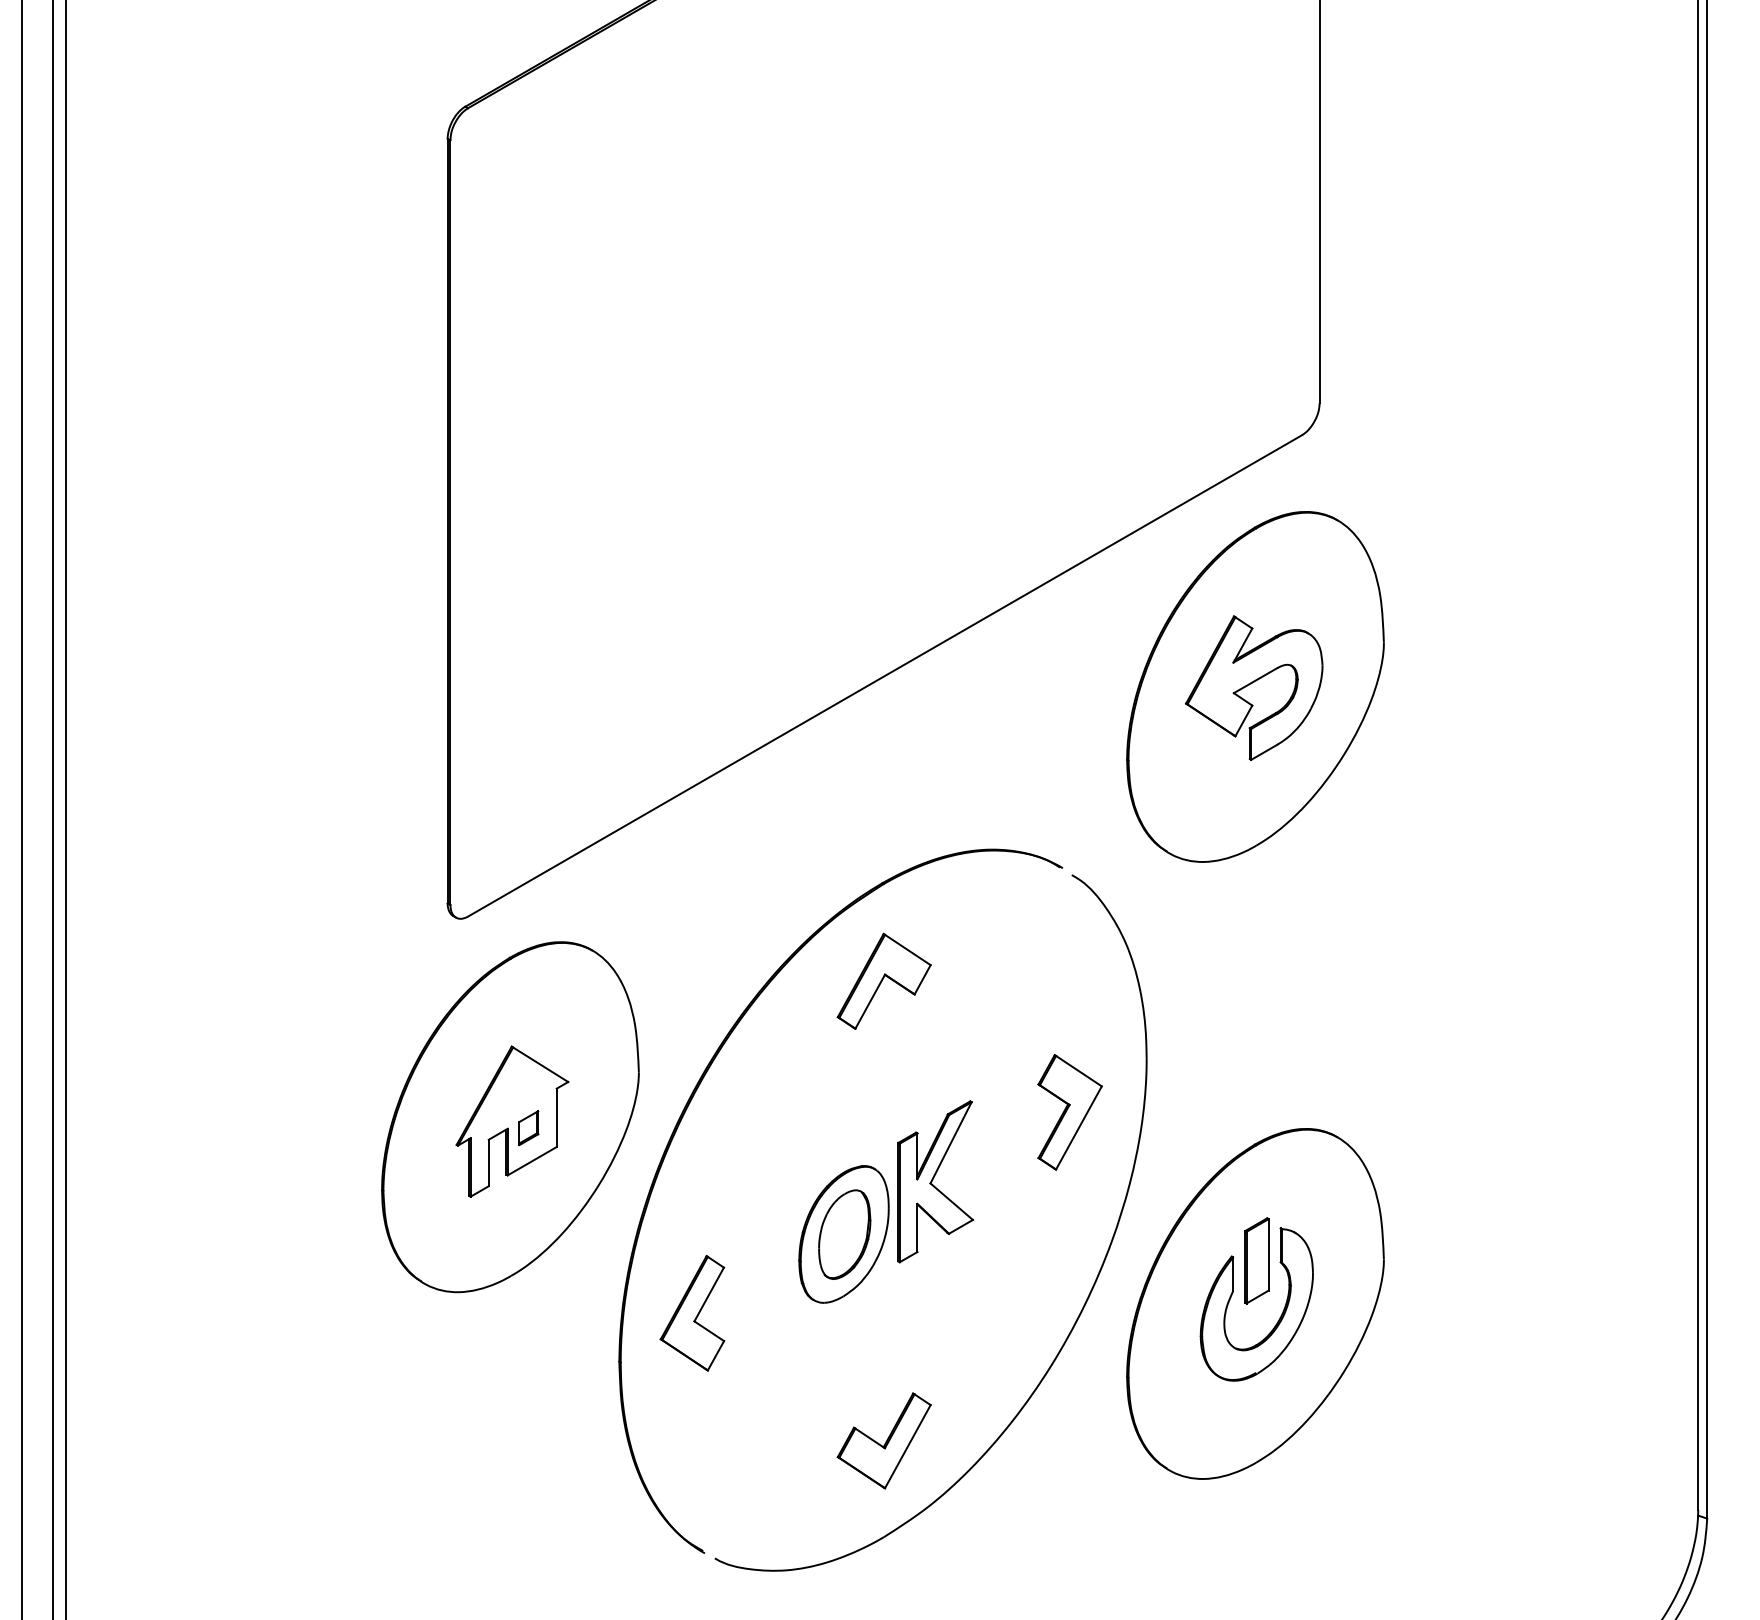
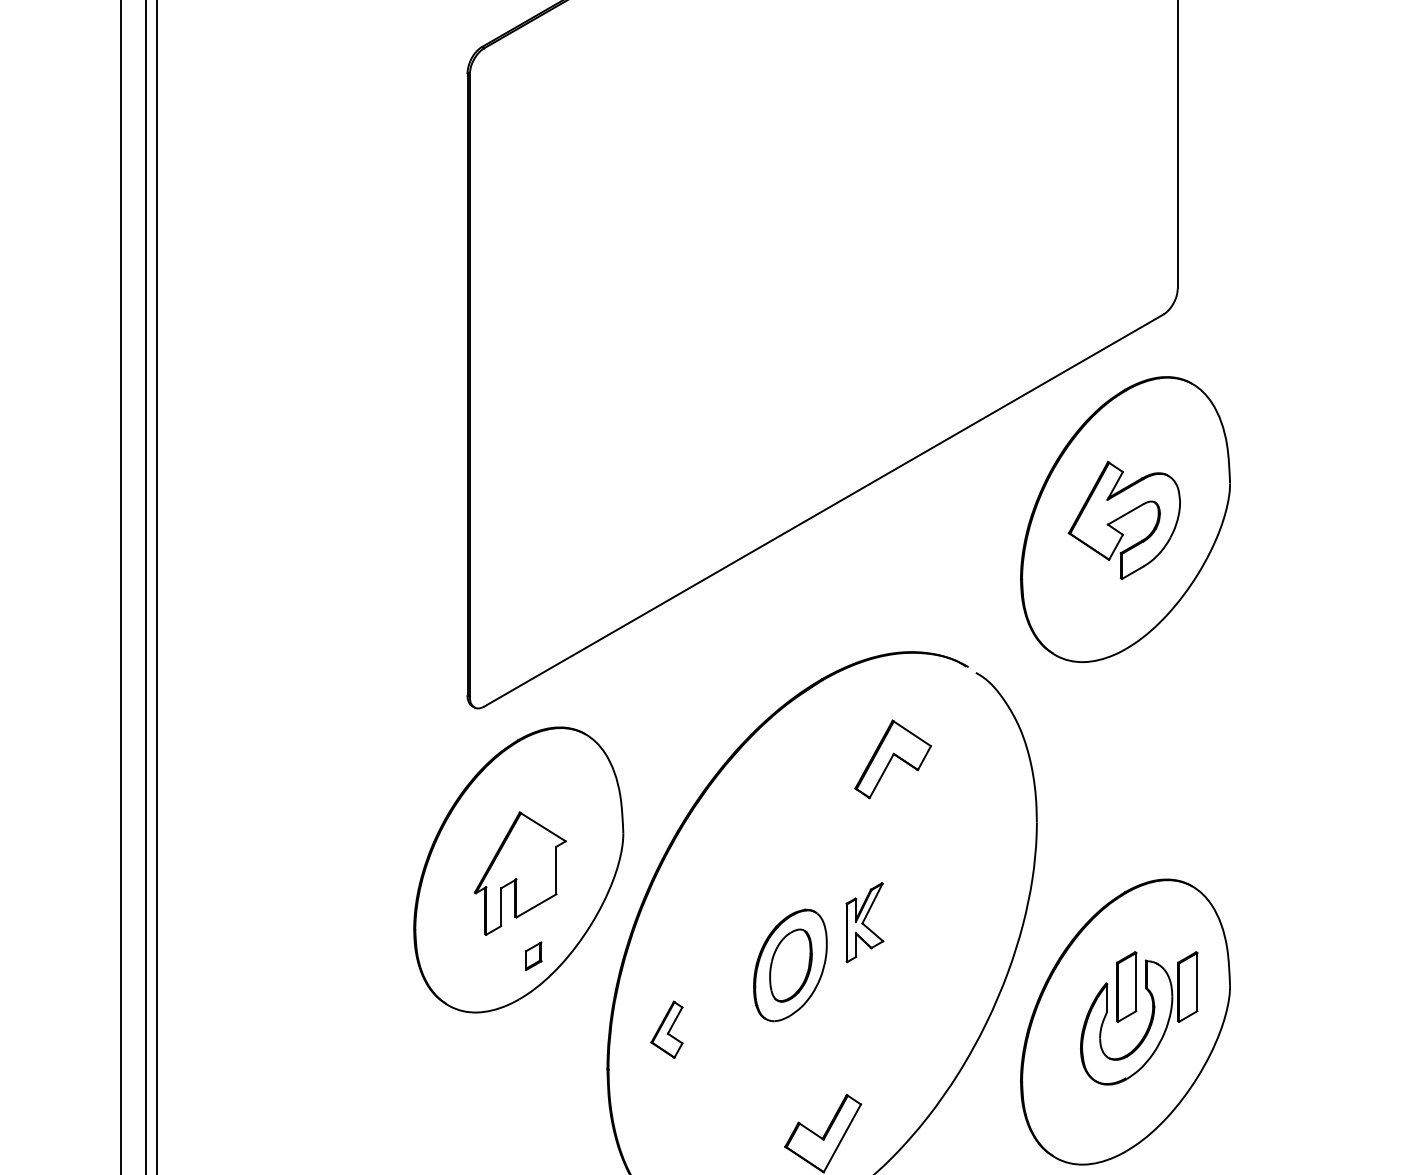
part: (883, 980) -> (892, 758), moved
part: (1069, 1112) -> (974, 866), removed
part: (528, 1128) -> (533, 956), moved
part: (935, 1181) -> (864, 922), size x0.6
part: (1331, 1260) -> (1187, 986), added
part: (692, 1313) -> (666, 1029), size x0.6

